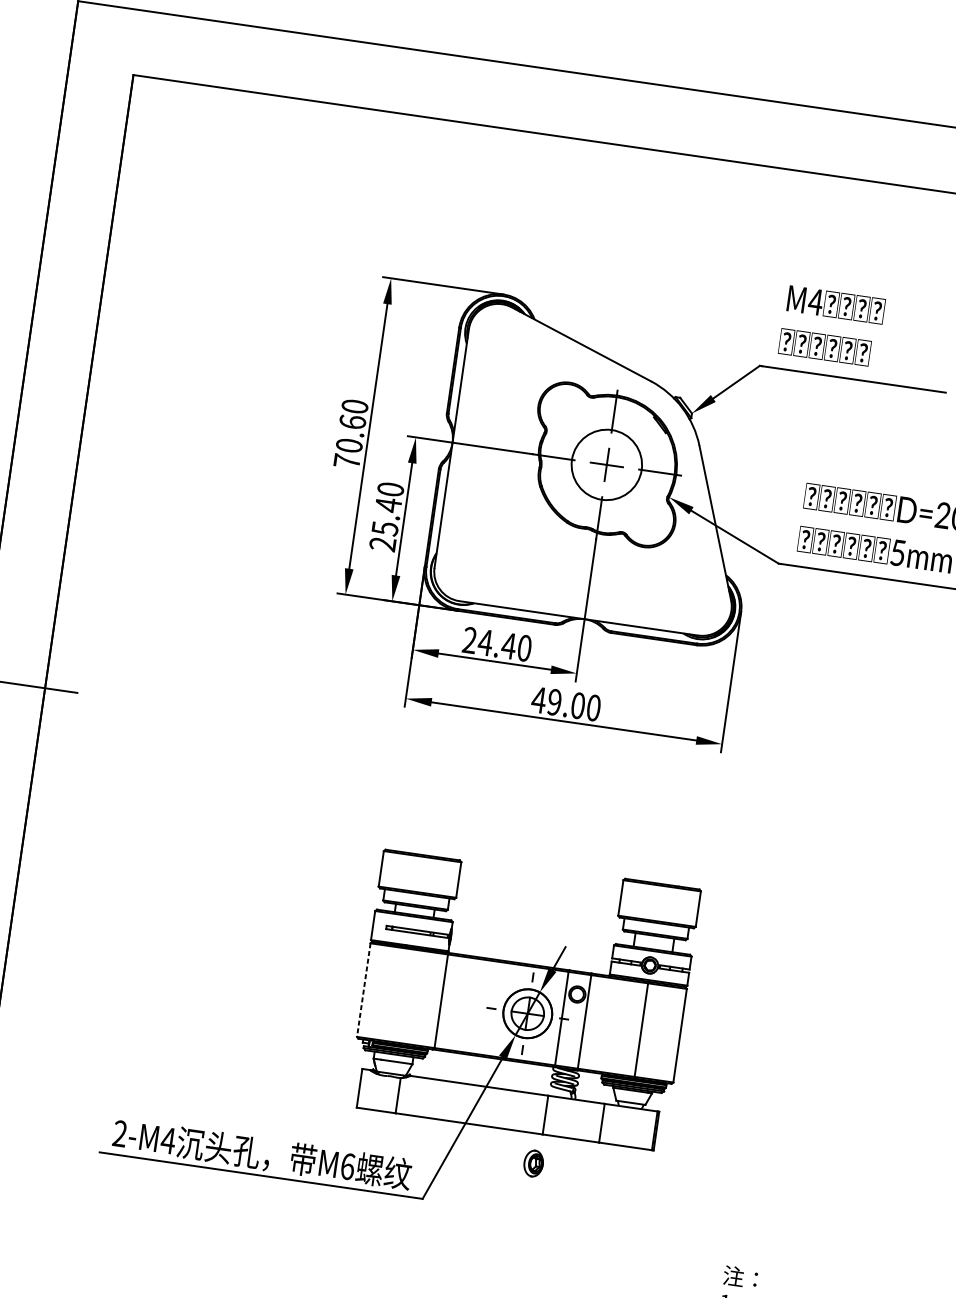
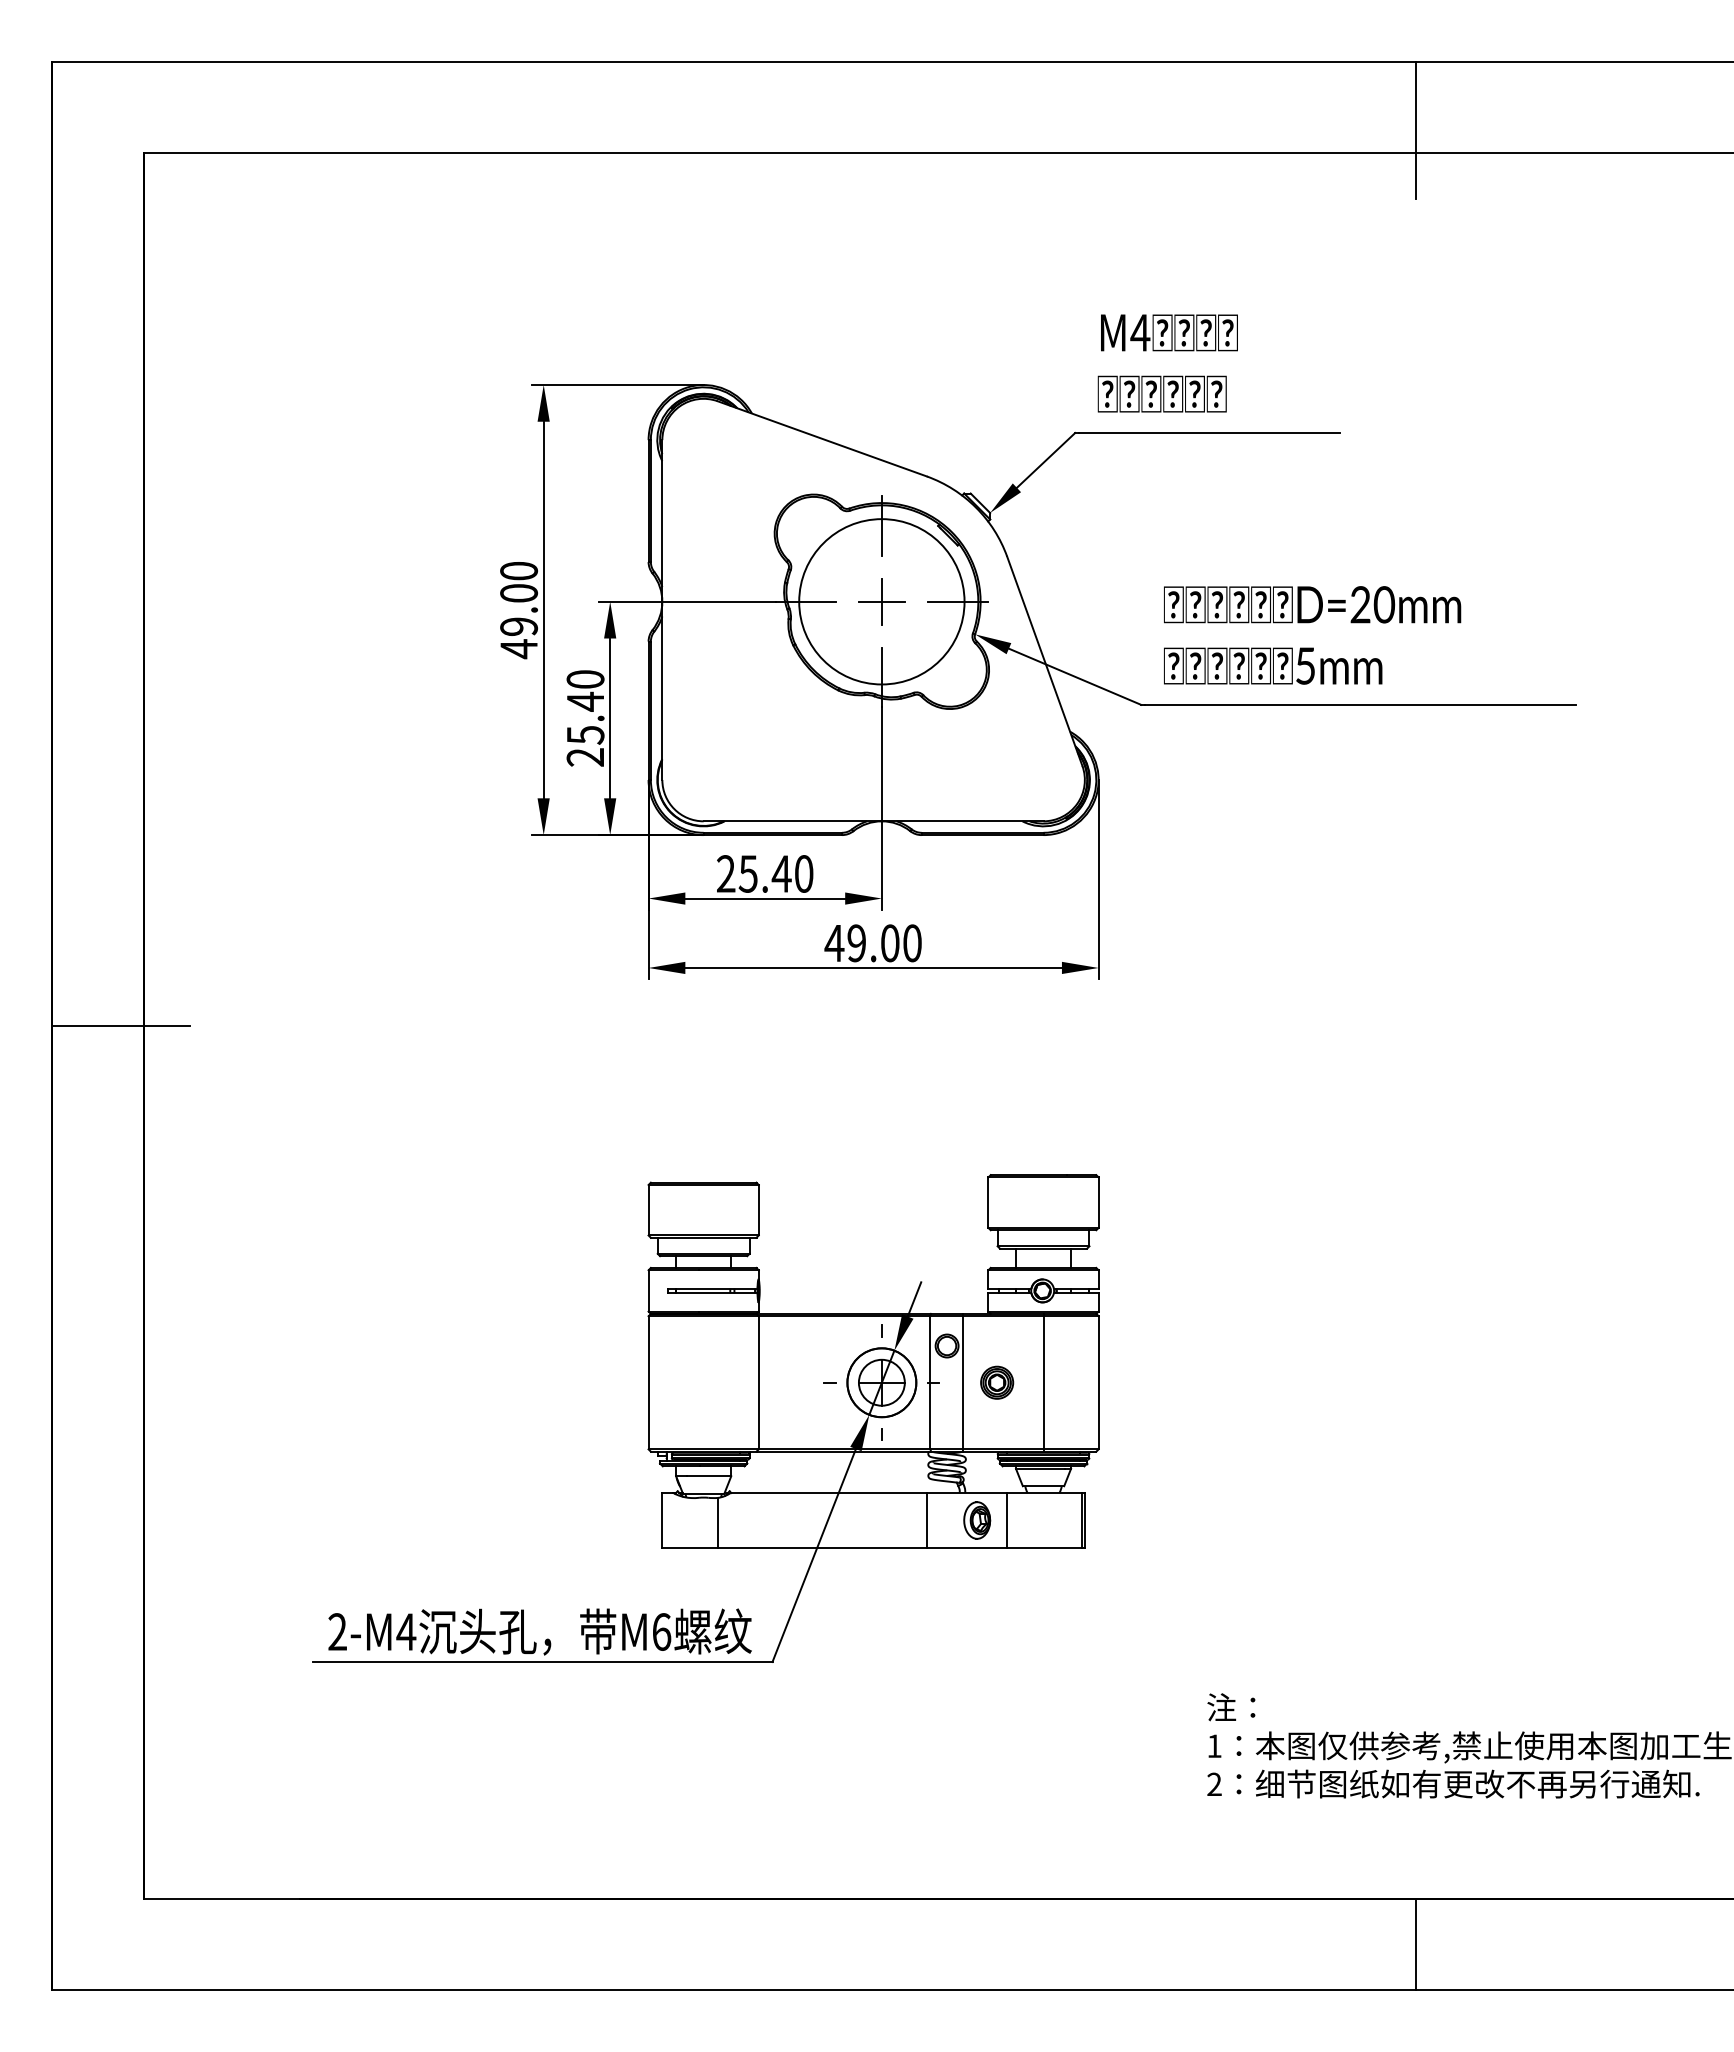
text: (350, 442) -> (519, 621), 70.60 -> 49.00
circle: (606, 464) -> (881, 601), size x1.67
text: (485, 642) -> (748, 873), 24.40 -> 25.40
line: (363, 989) -> (648, 1382), dashed -> solid
part: (609, 1025) -> (997, 1382), added
part: (533, 1163) -> (977, 1520), moved

